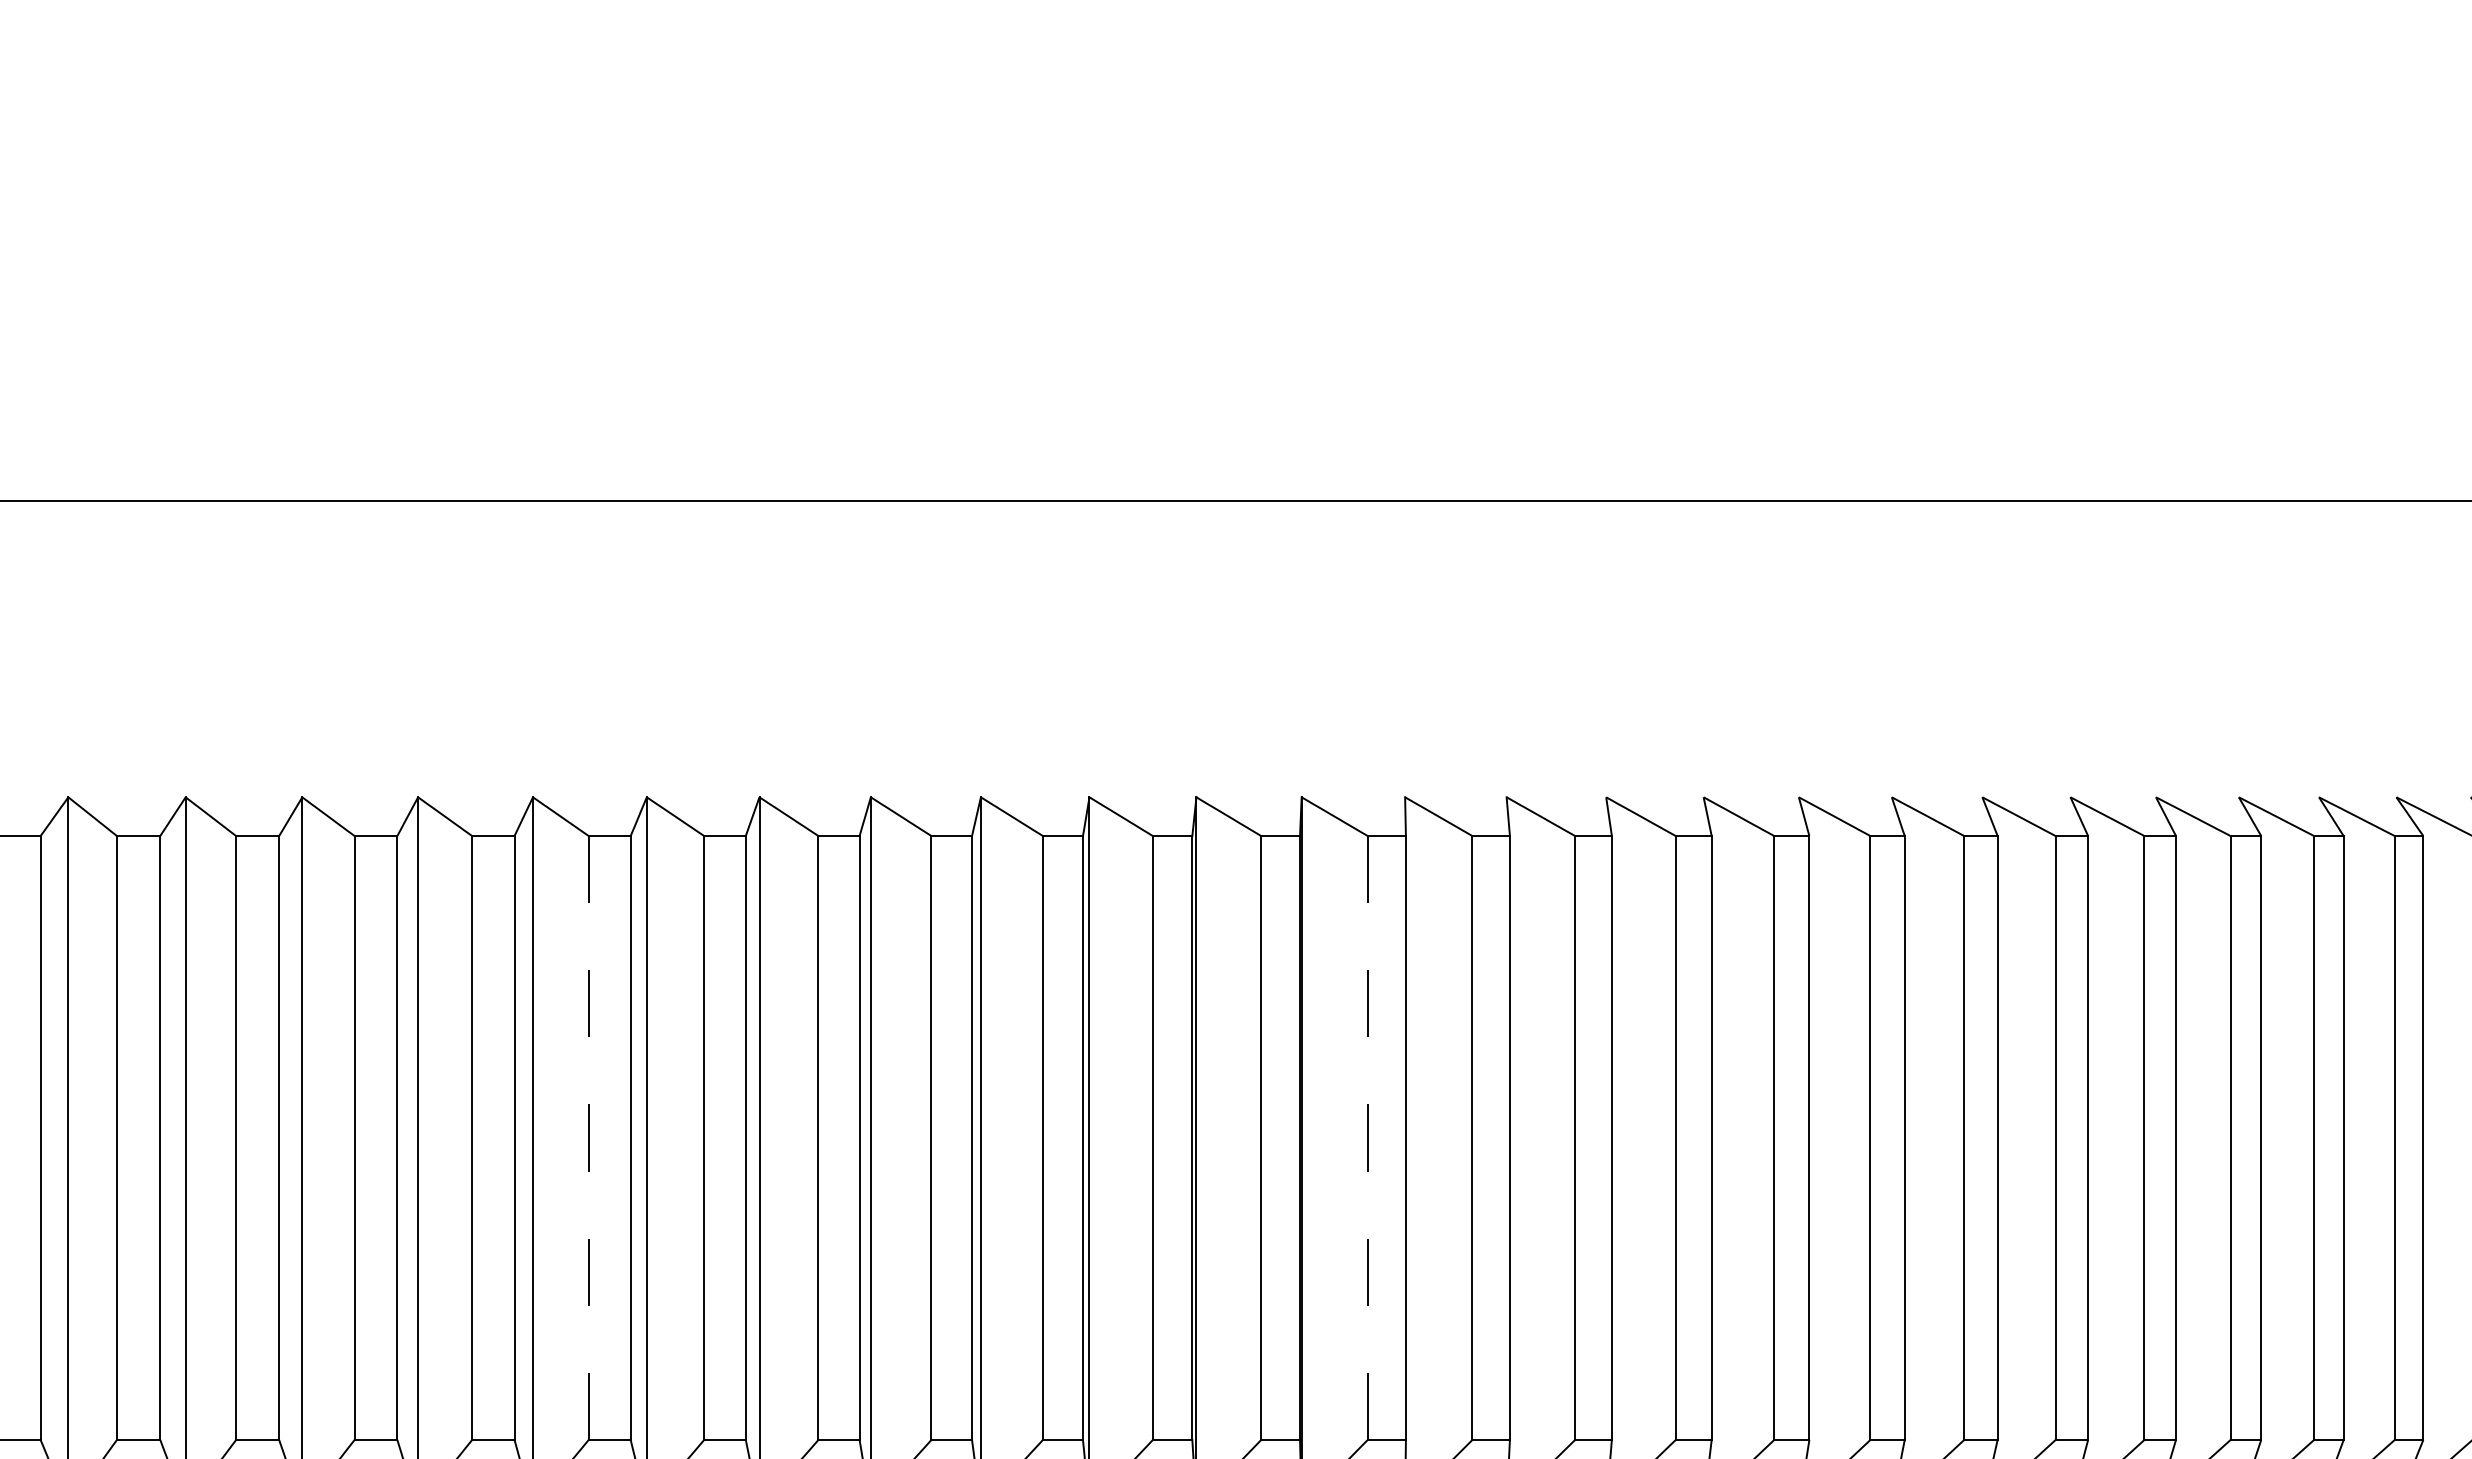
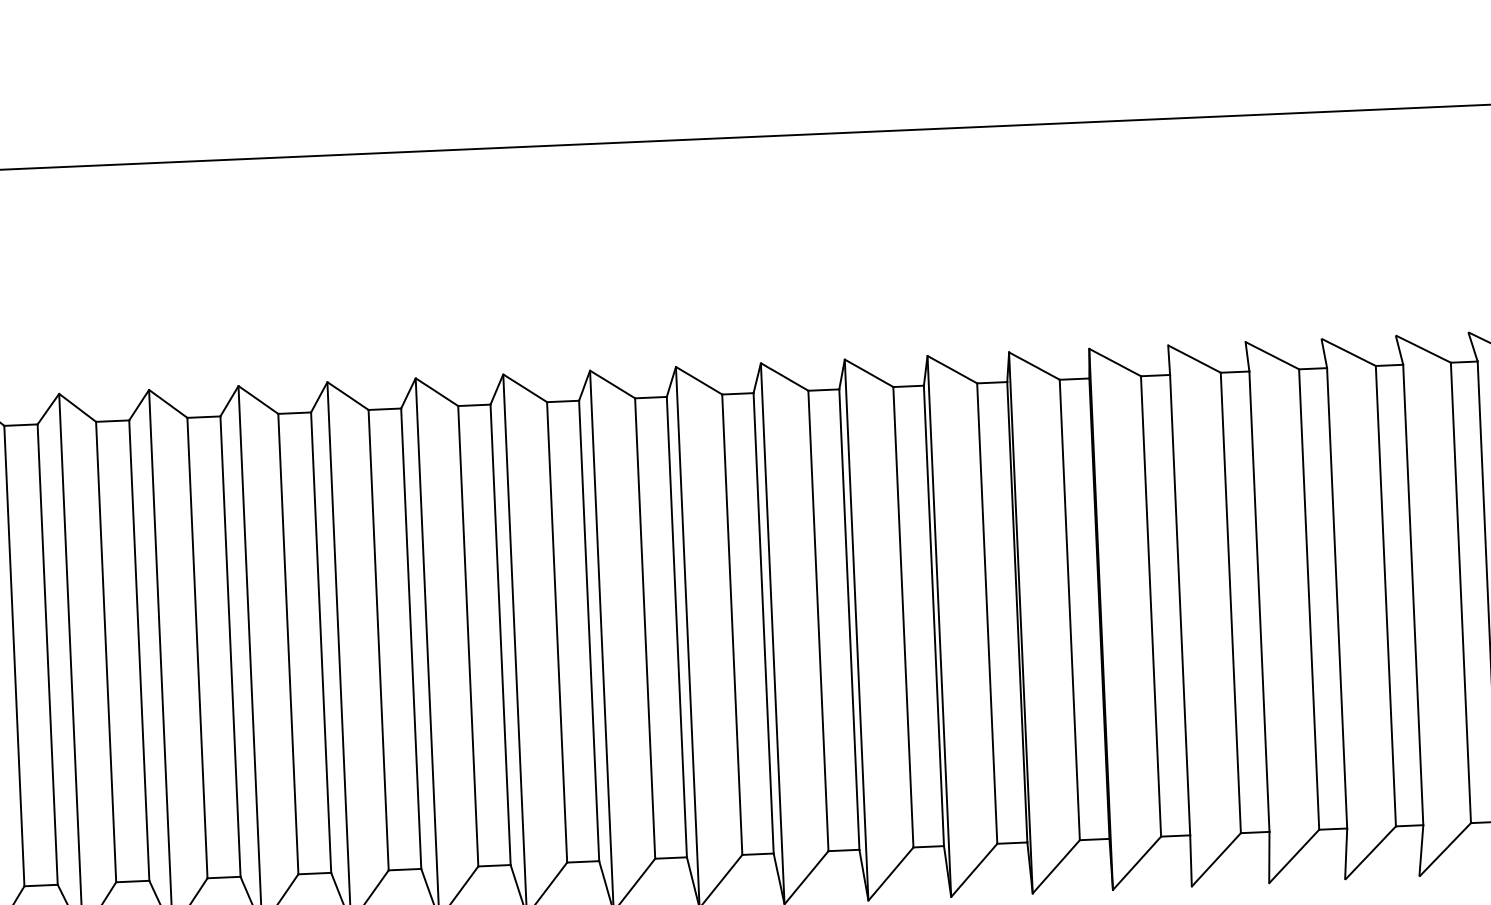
line: (588, 1138) -> (556, 632), dashed -> solid
line: (1367, 1138) -> (1150, 606), dashed -> solid

